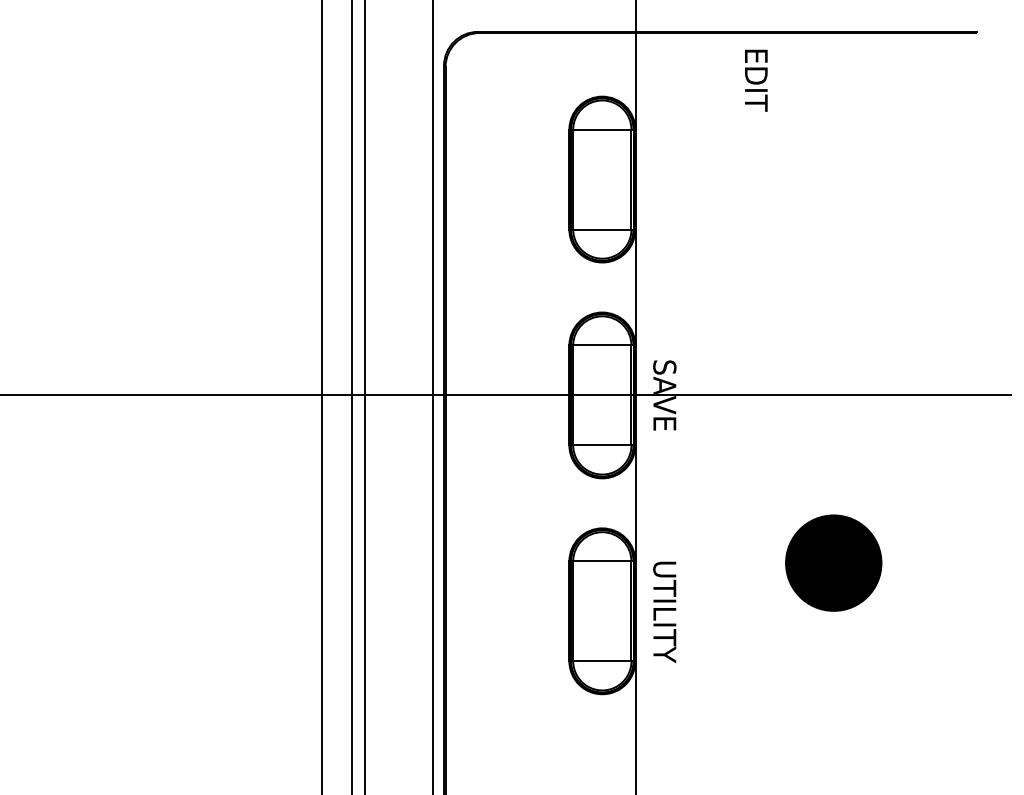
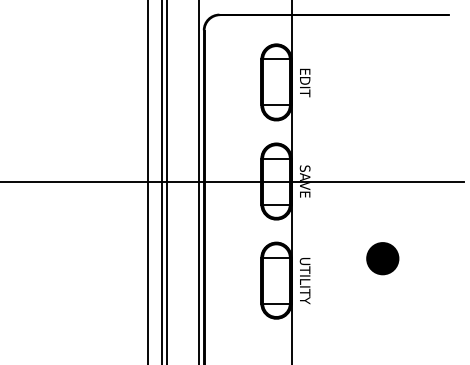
text: (757, 79) -> (305, 82), moved
part: (833, 563) -> (382, 258), size x0.71

